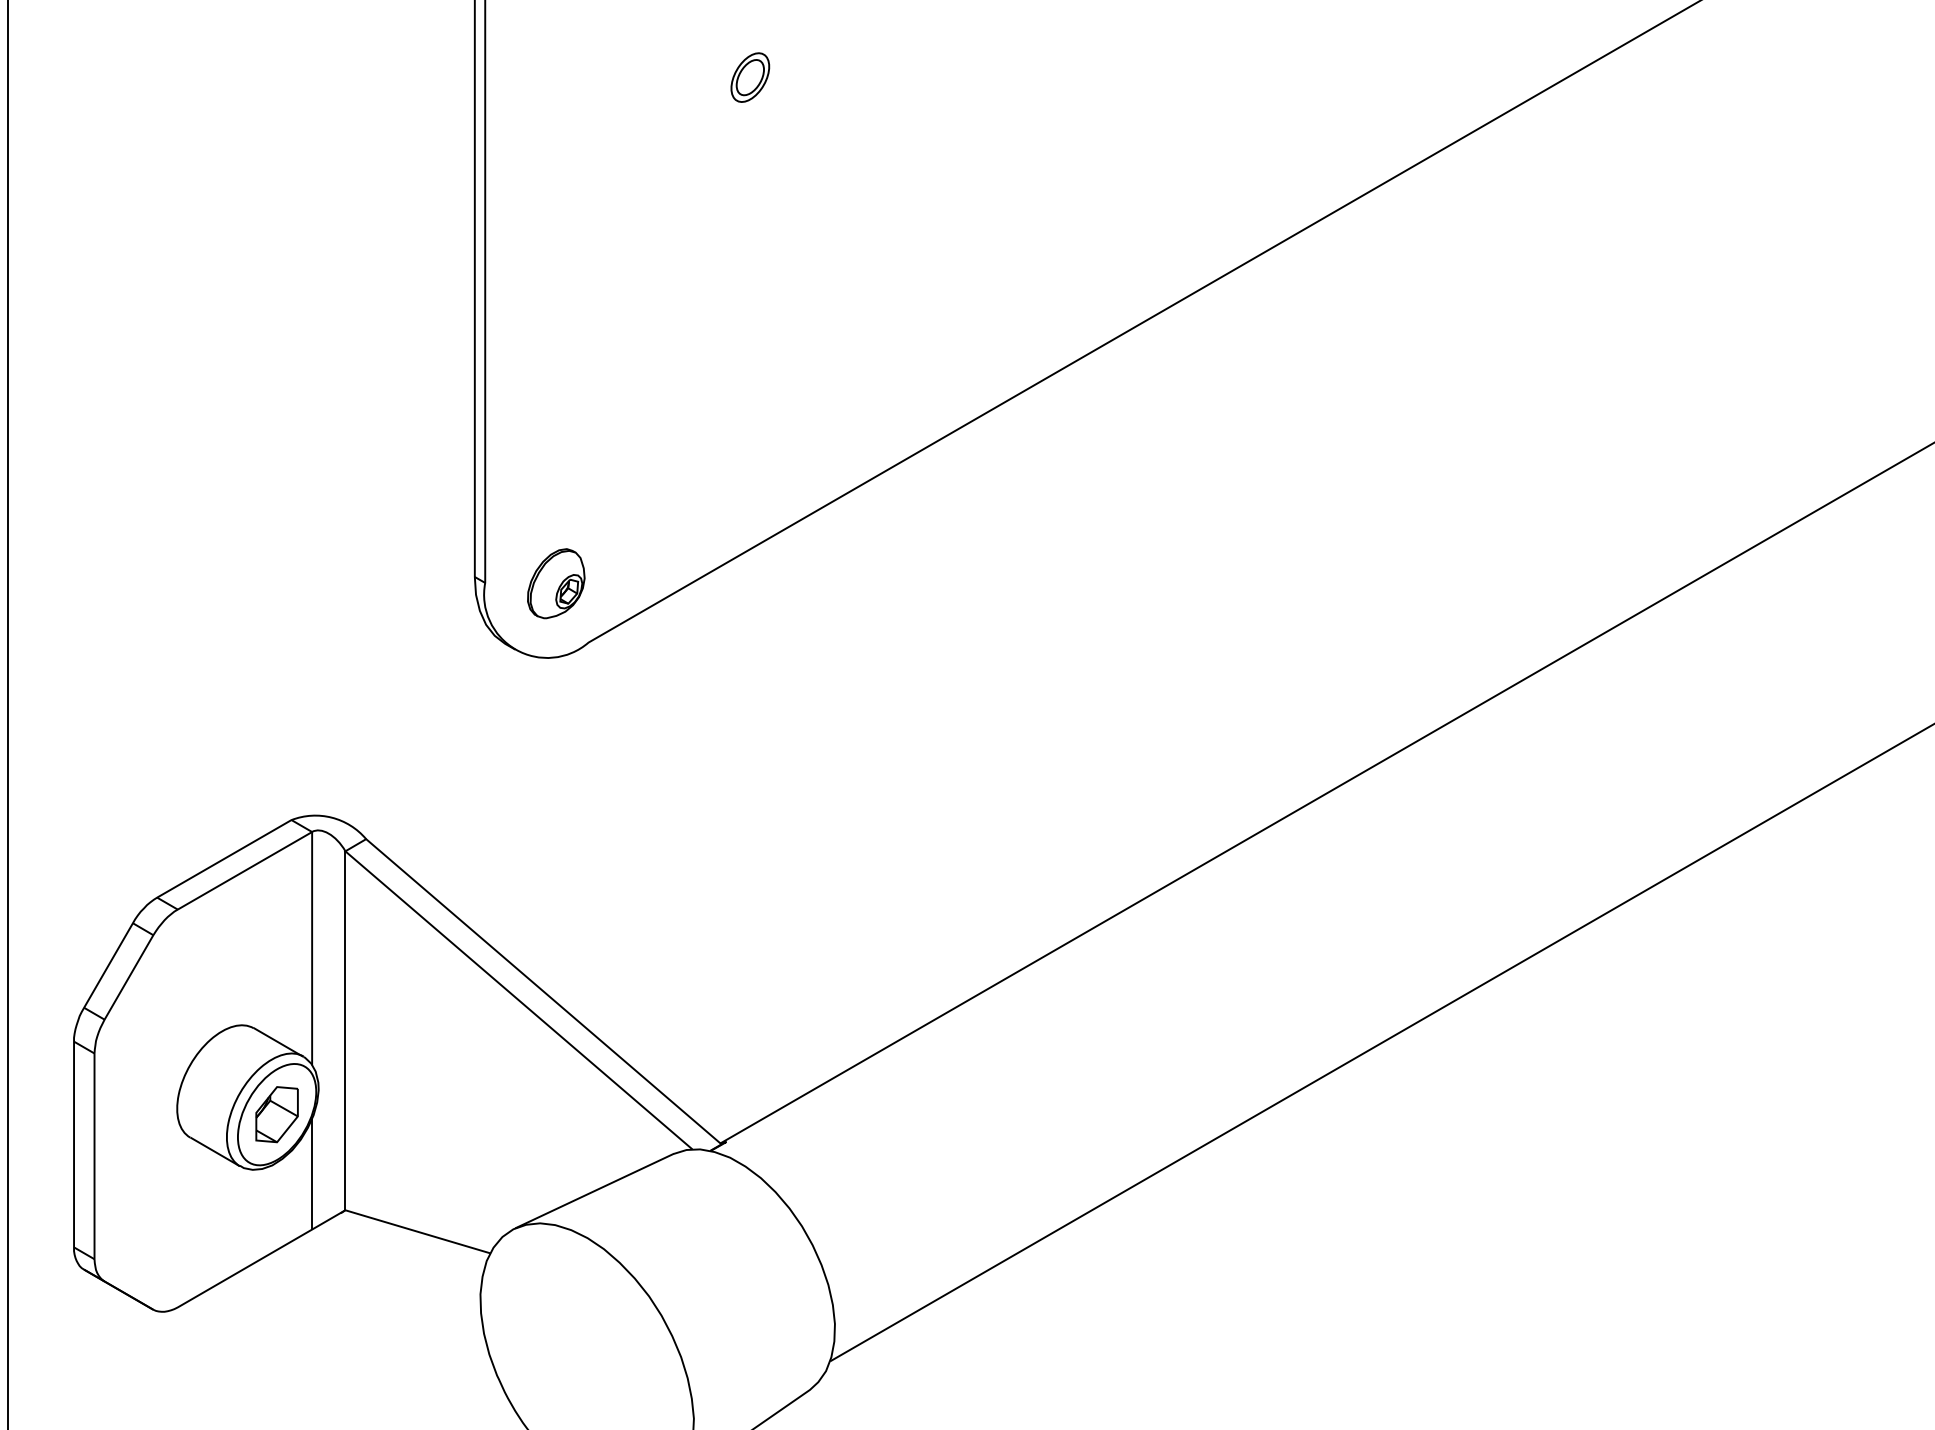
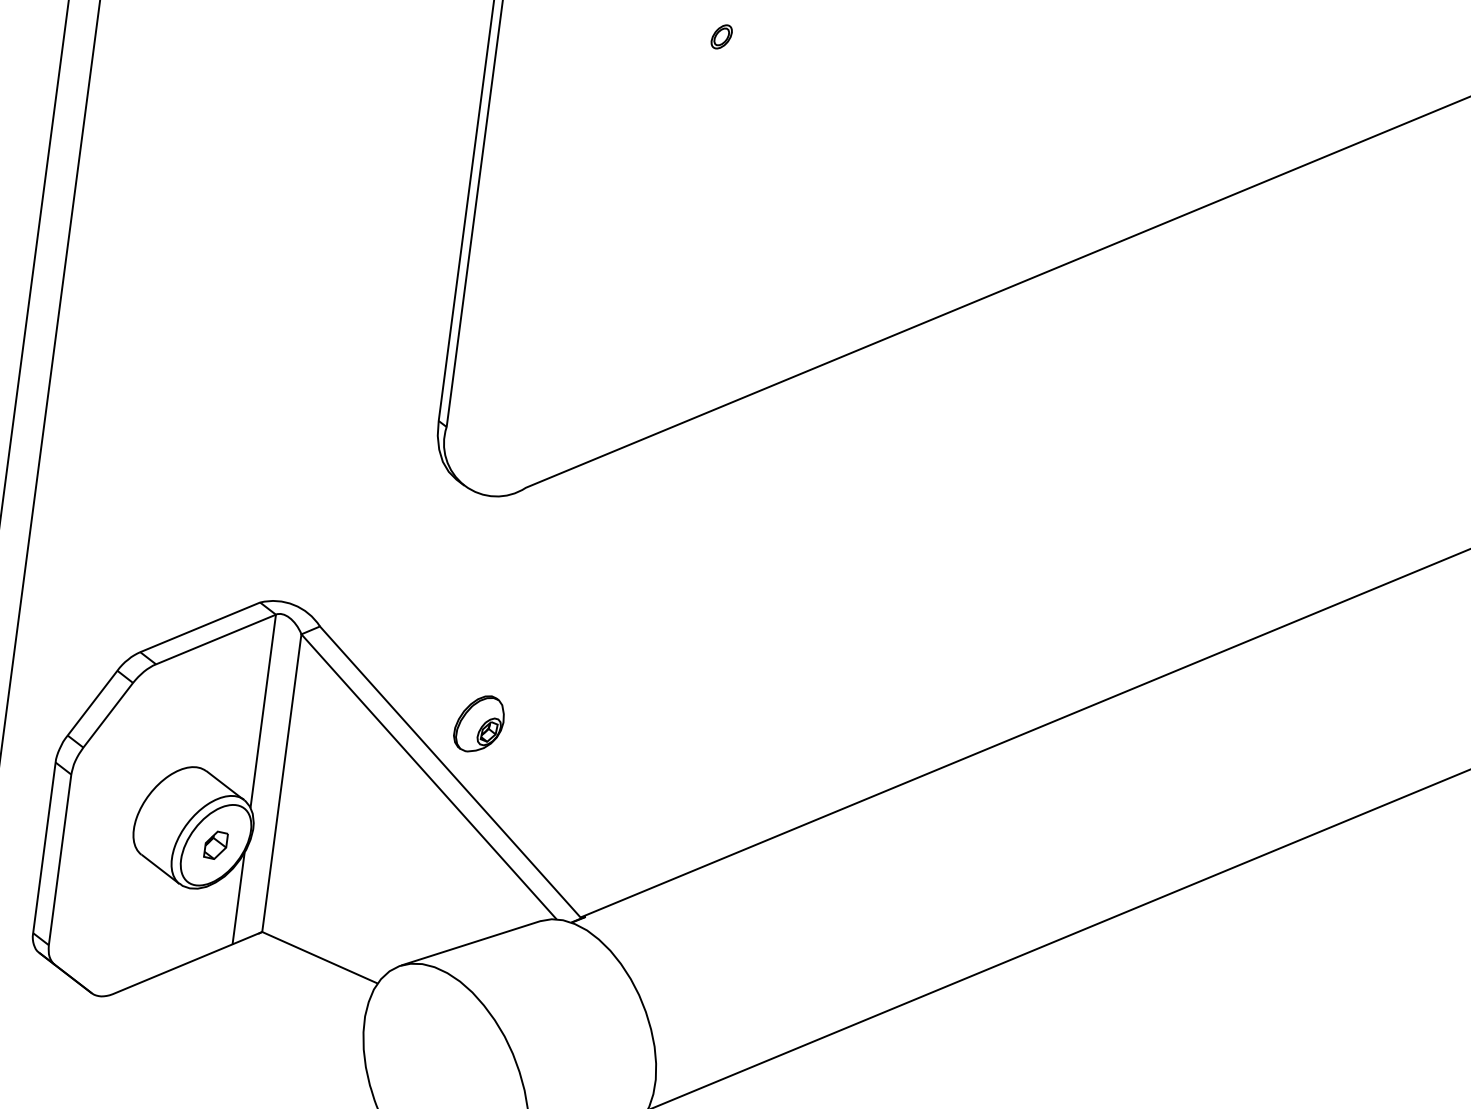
part: (750, 77) -> (721, 36), size x0.6
part: (556, 583) -> (479, 723), moved
part: (276, 1114) -> (215, 845), size x0.6

